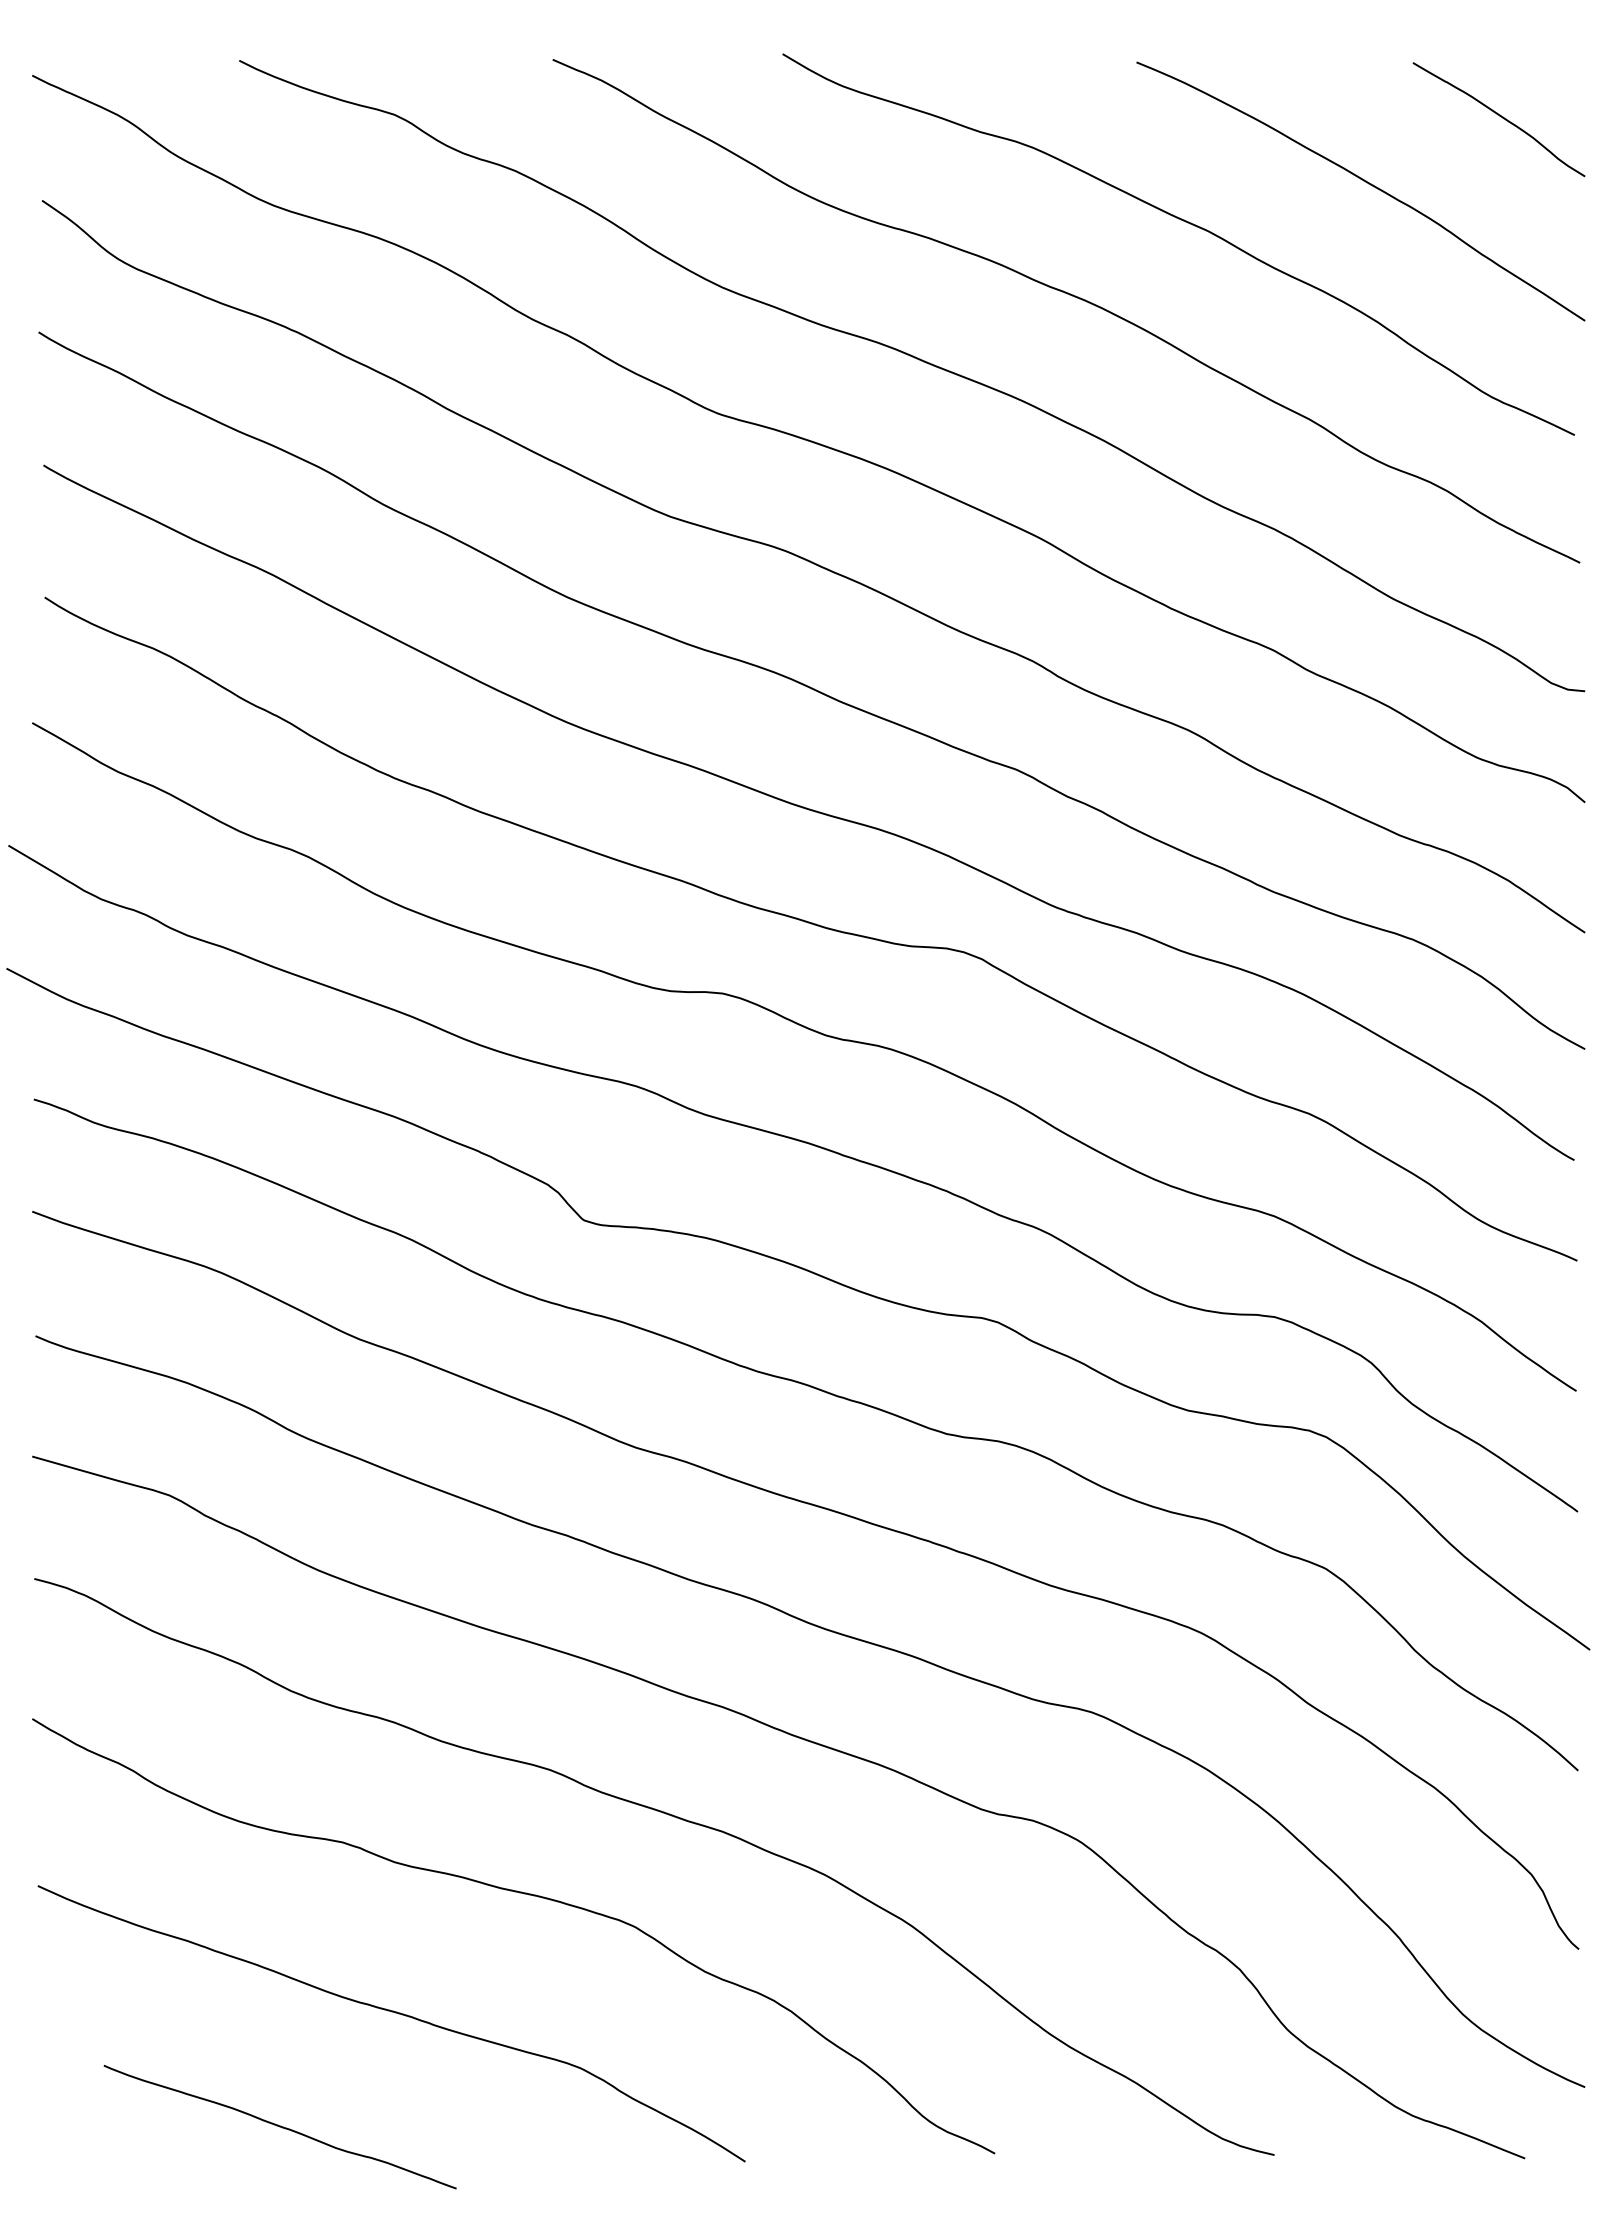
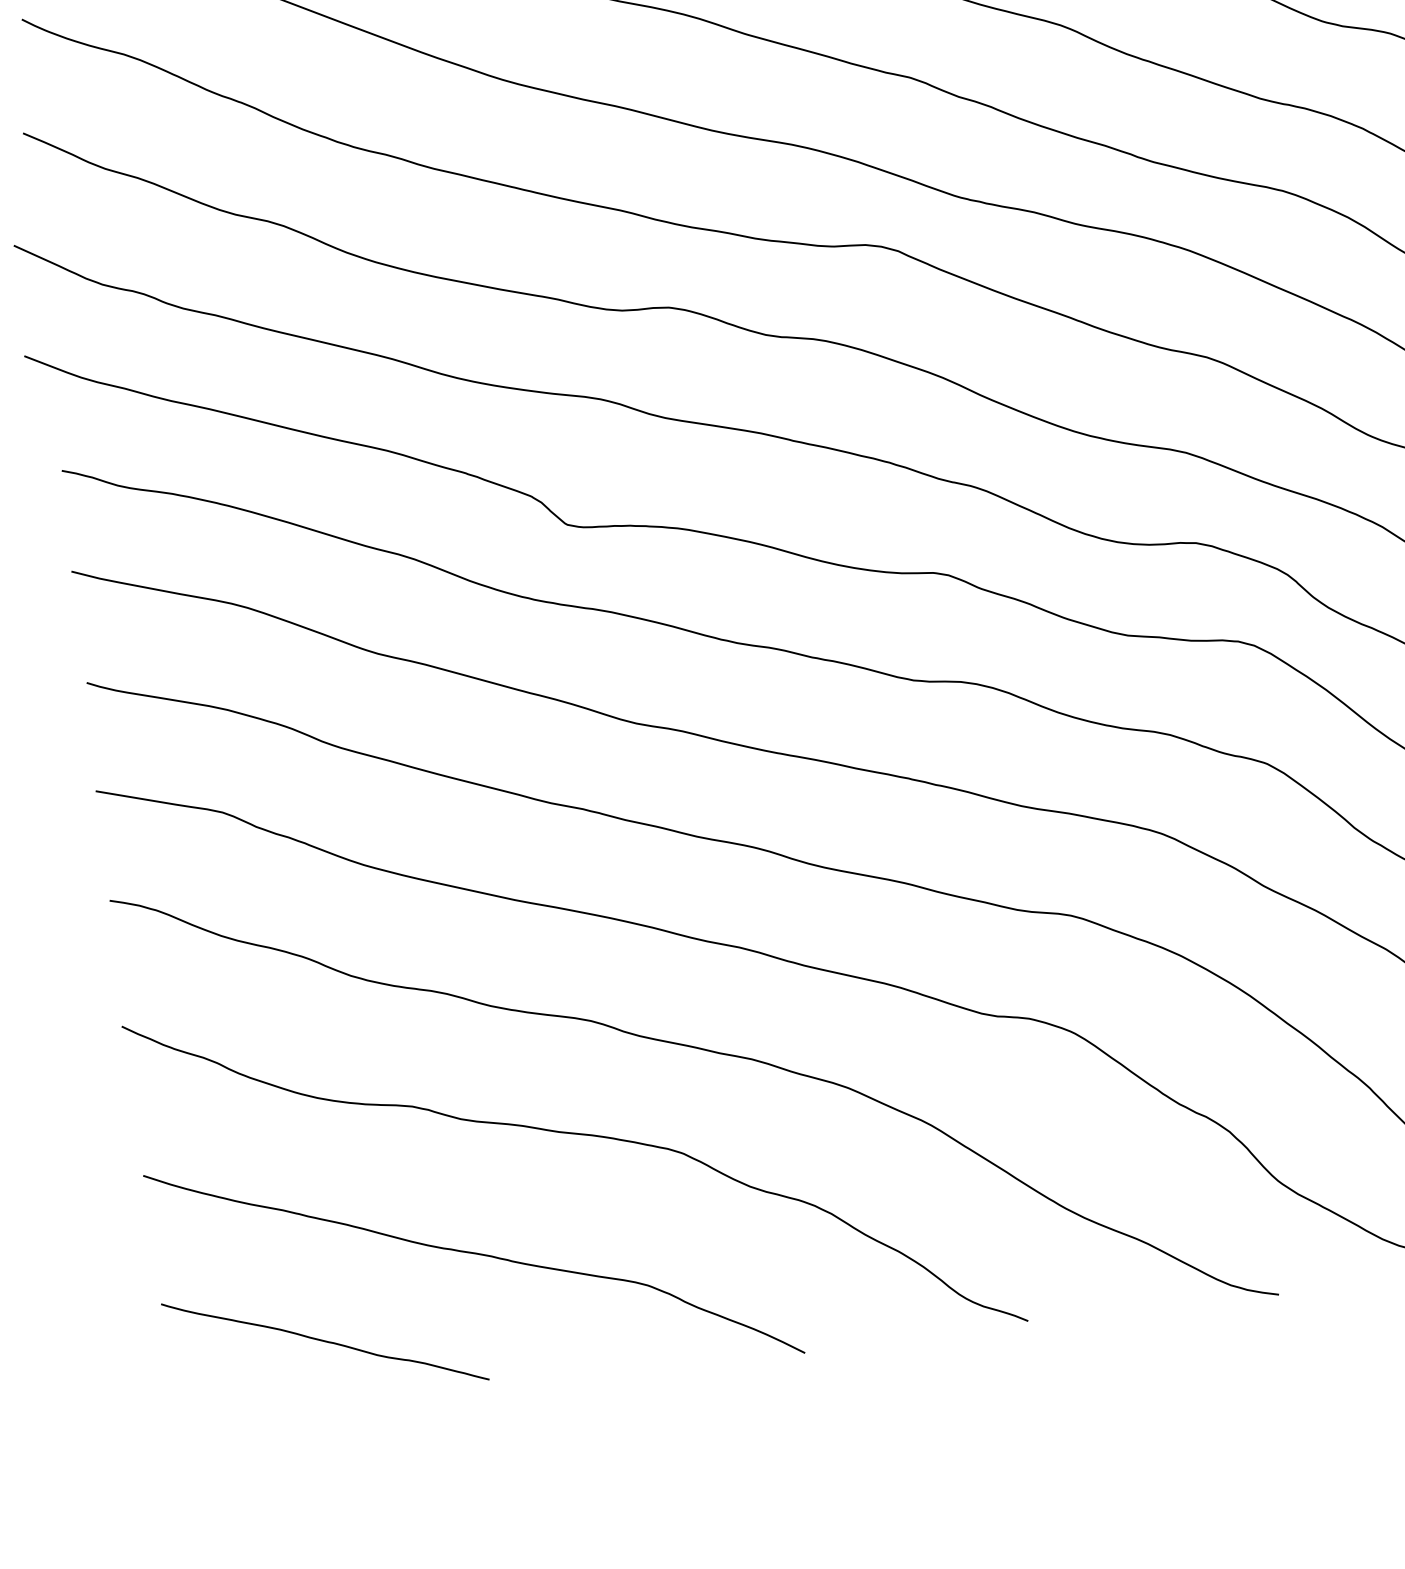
curve: (279, 2127) -> (324, 1342), moved

